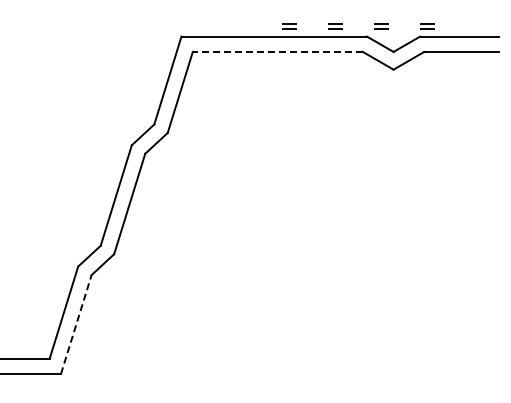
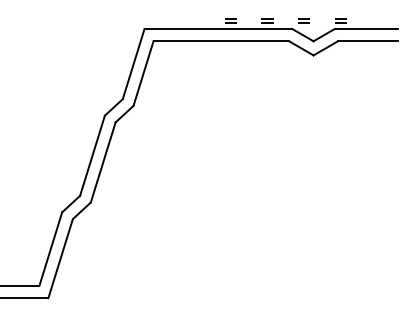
line: (277, 51) -> (221, 40), dashed -> solid
line: (76, 324) -> (60, 258), dashed -> solid

